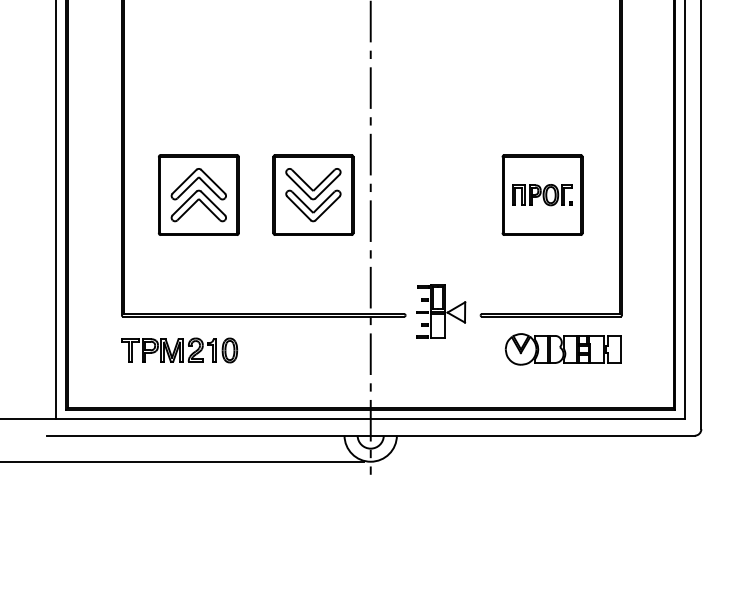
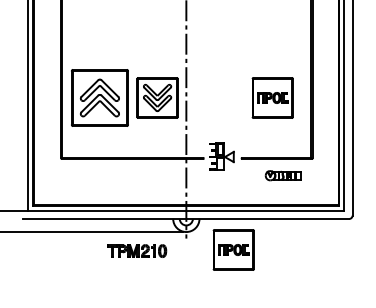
part: (197, 194) -> (99, 97), size x1.4
part: (180, 349) -> (137, 250), moved
part: (562, 349) -> (282, 175), size x0.6
part: (464, 496) -> (233, 249), added

